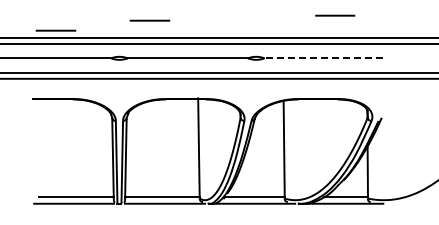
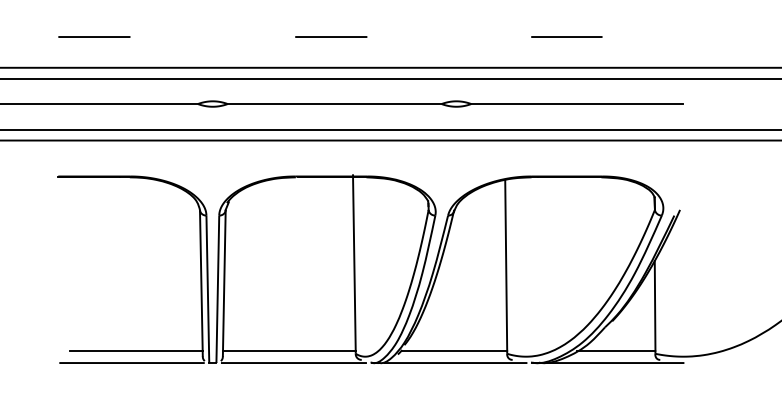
line: (335, 15) -> (567, 36), moved
line: (149, 20) -> (330, 36), moved
line: (55, 30) -> (93, 36), moved
line: (323, 58) -> (576, 104), dashed -> solid

